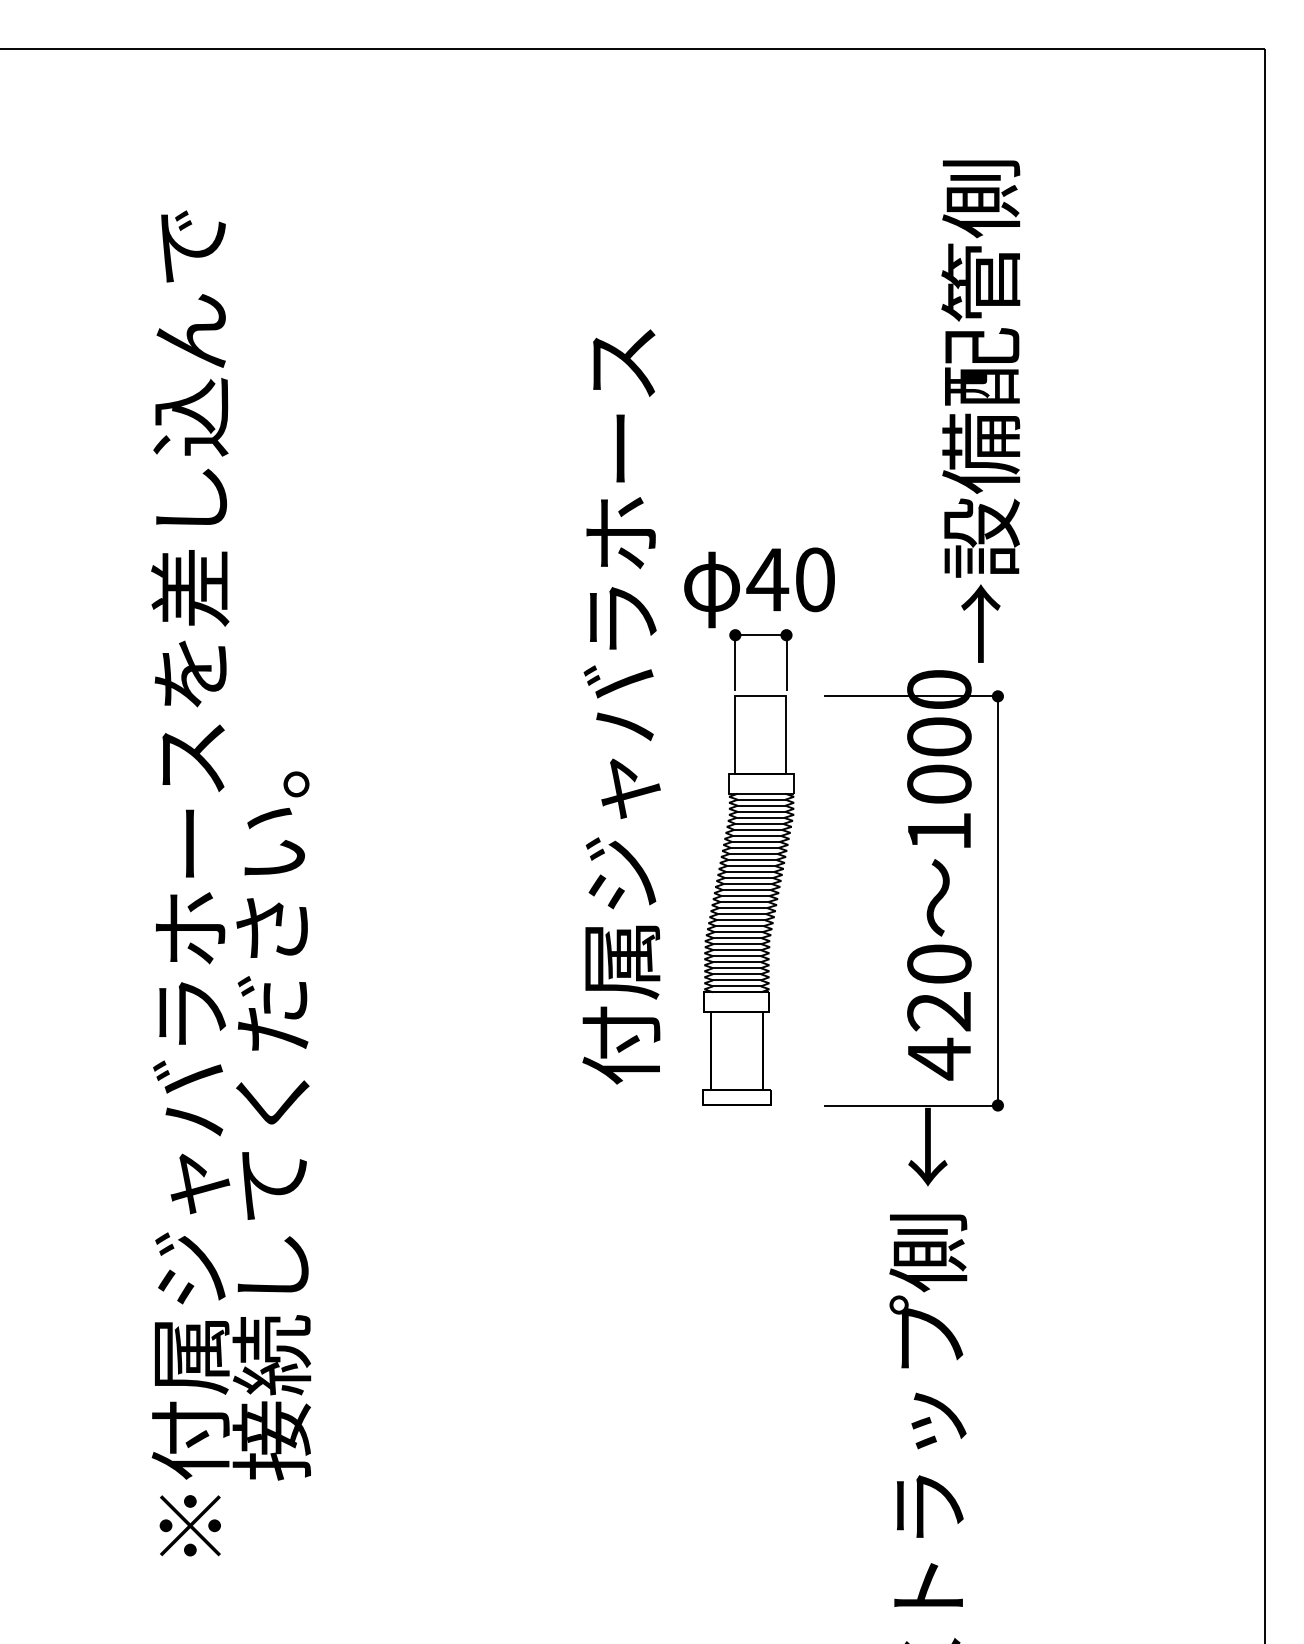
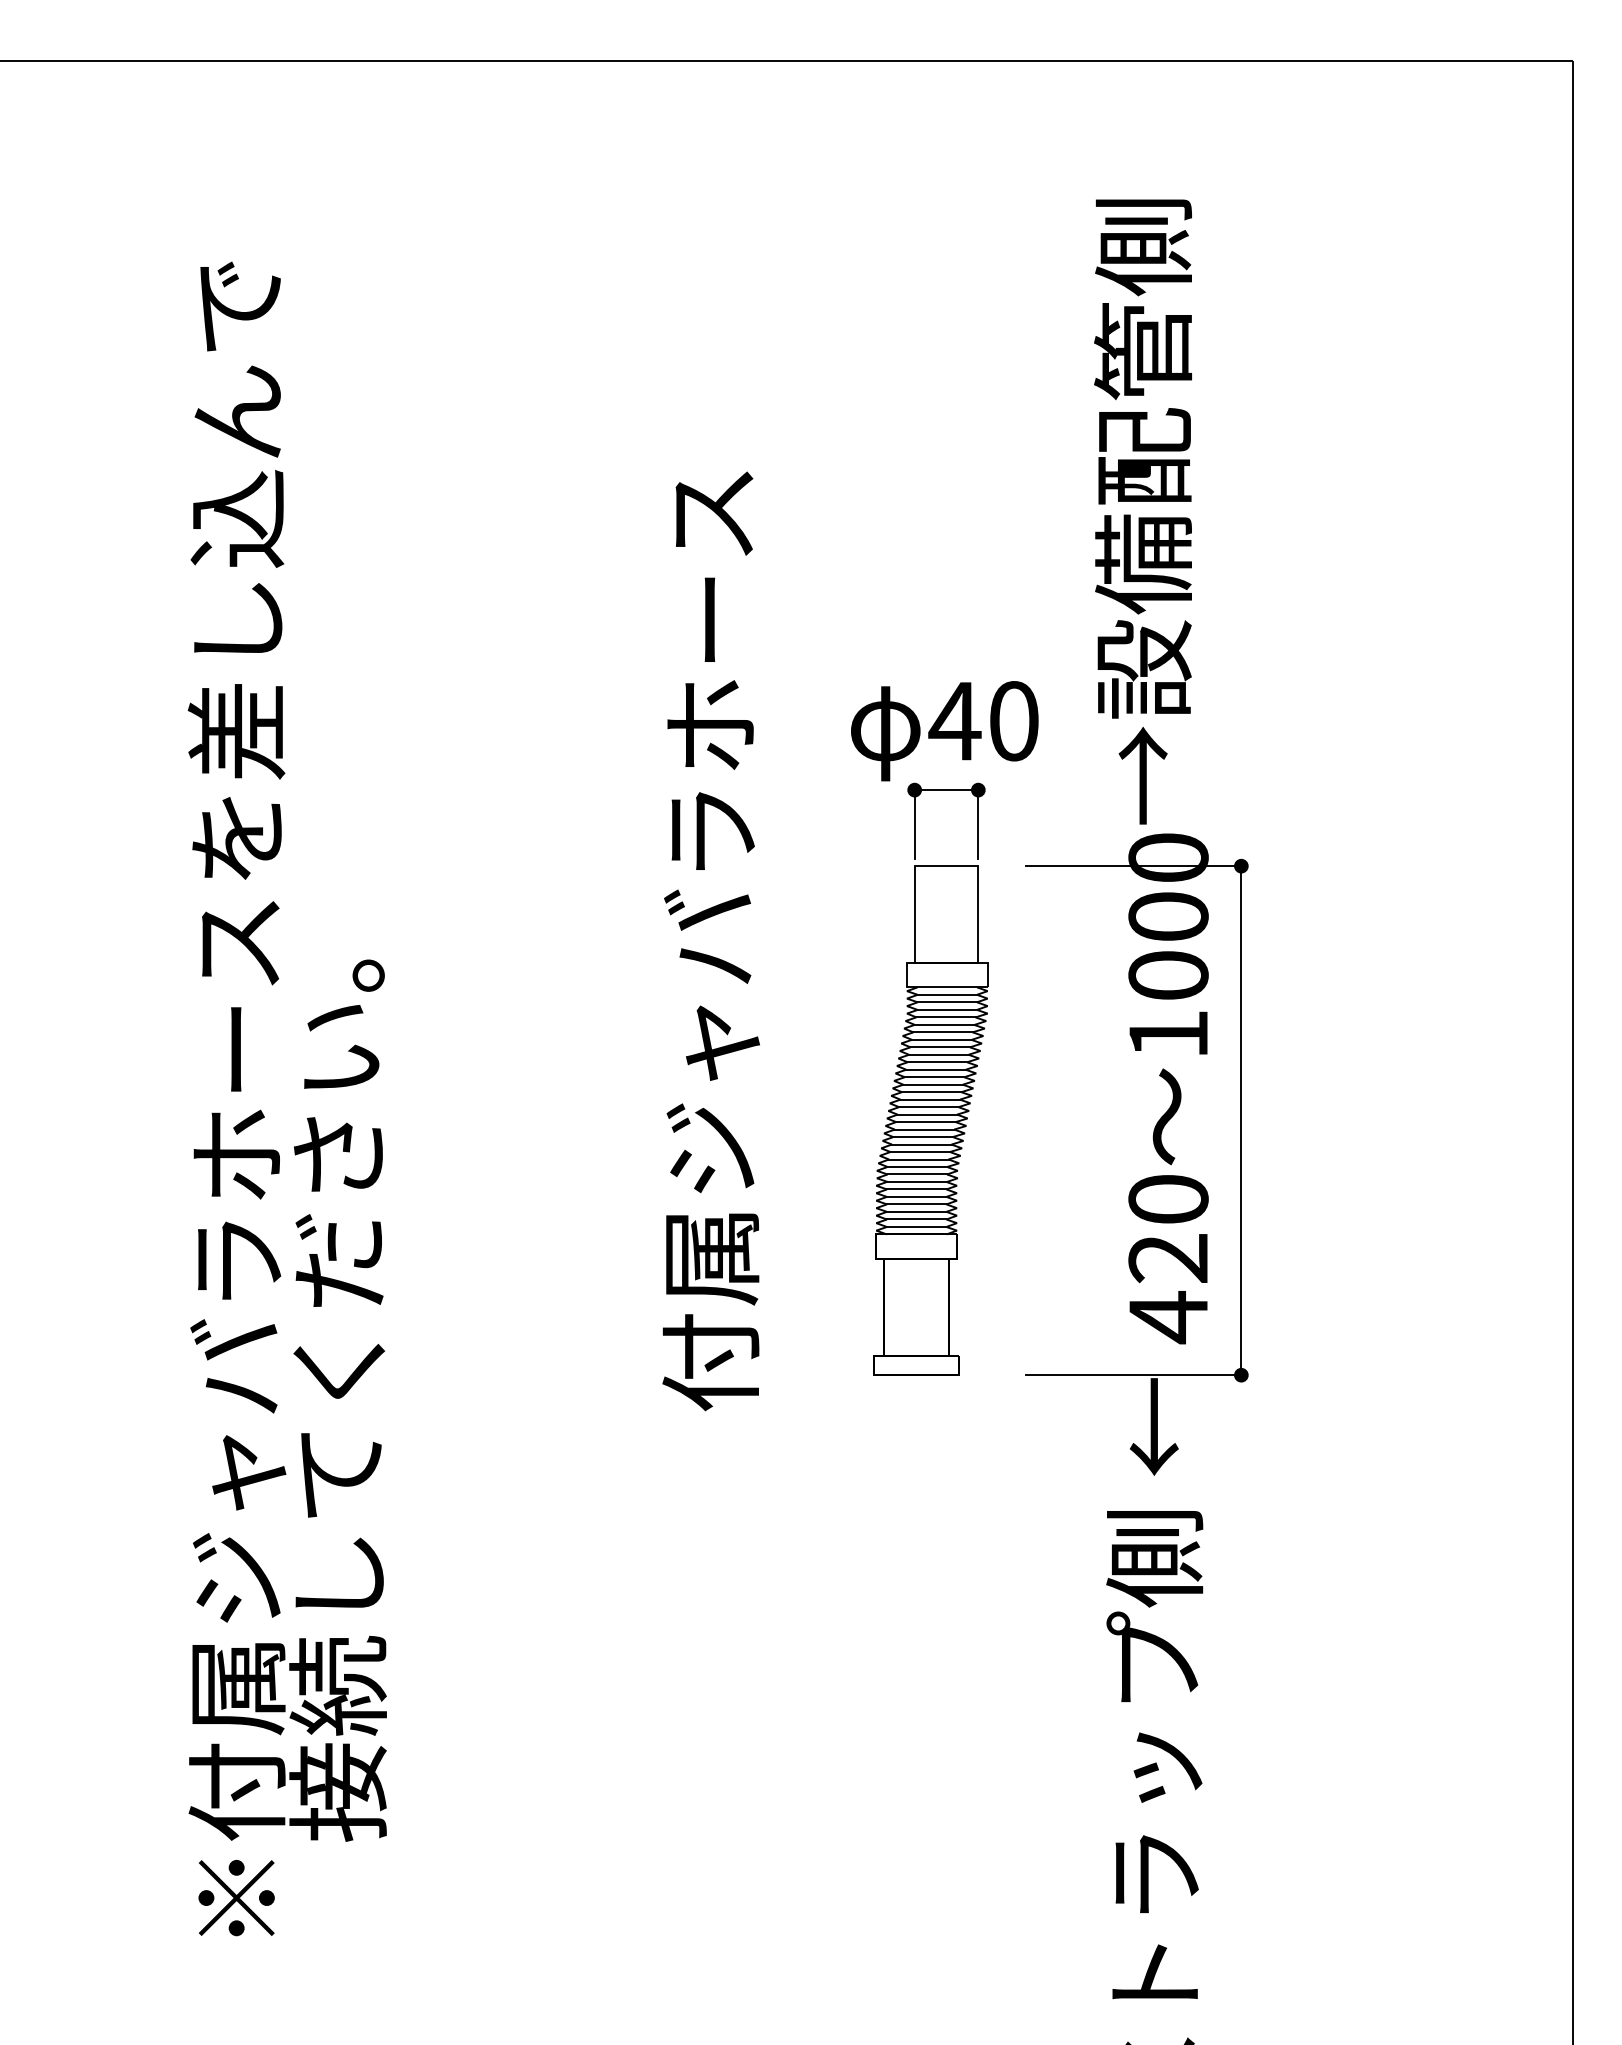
text: (980, 411) -> (1142, 511), moved
text: (621, 707) -> (710, 941), moved

